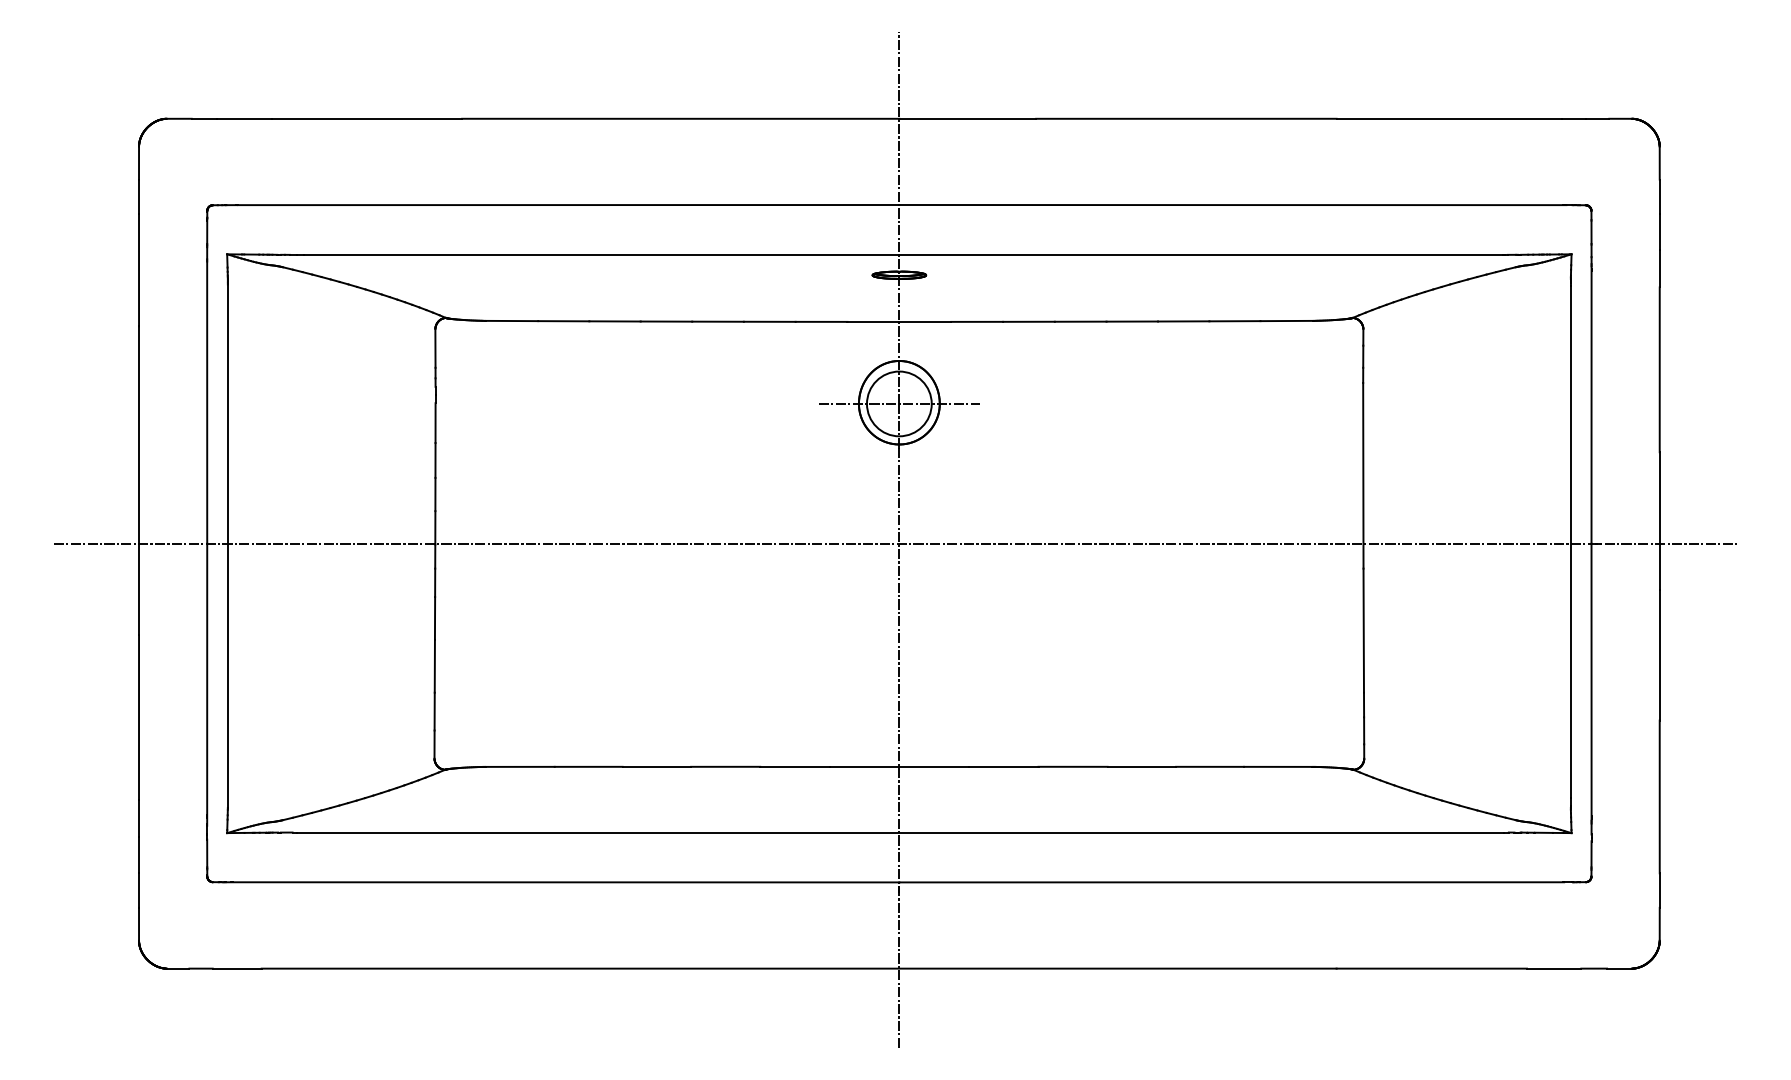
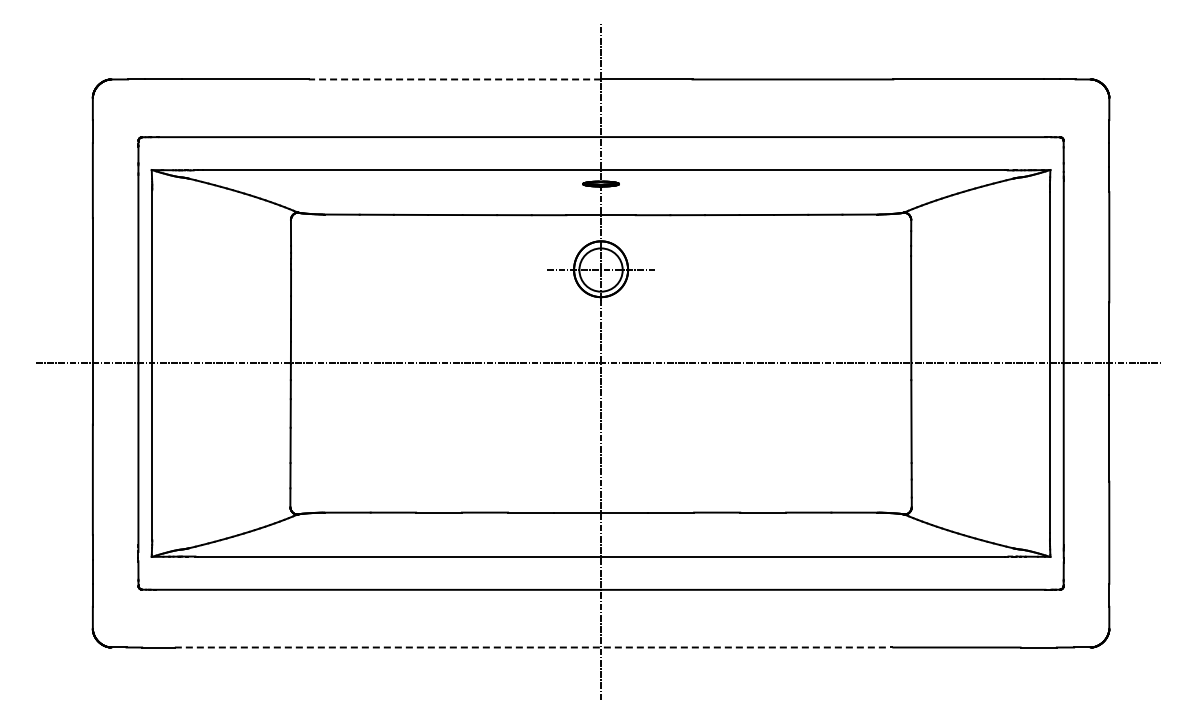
line: (680, 118) -> (454, 79), solid -> dashed
line: (799, 968) -> (534, 647), solid -> dashed

